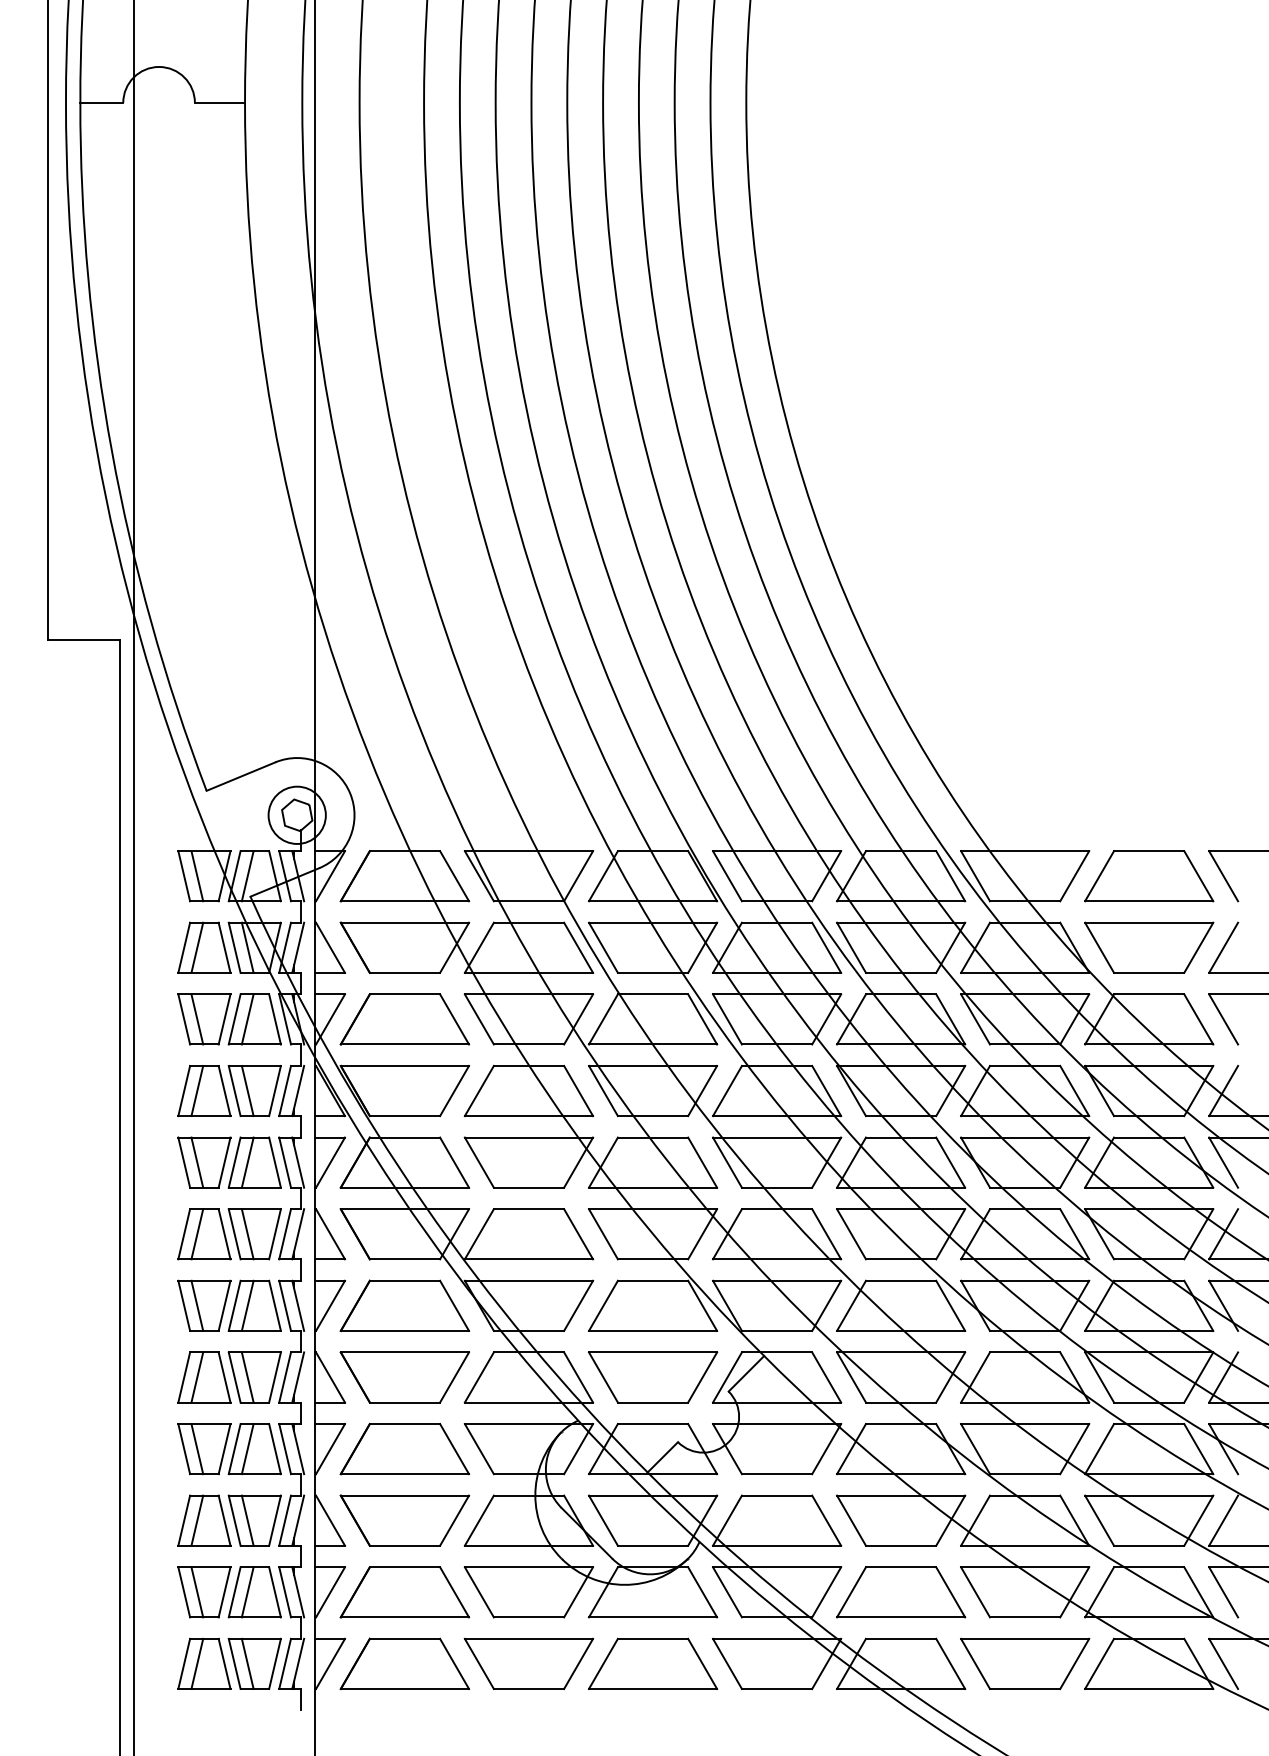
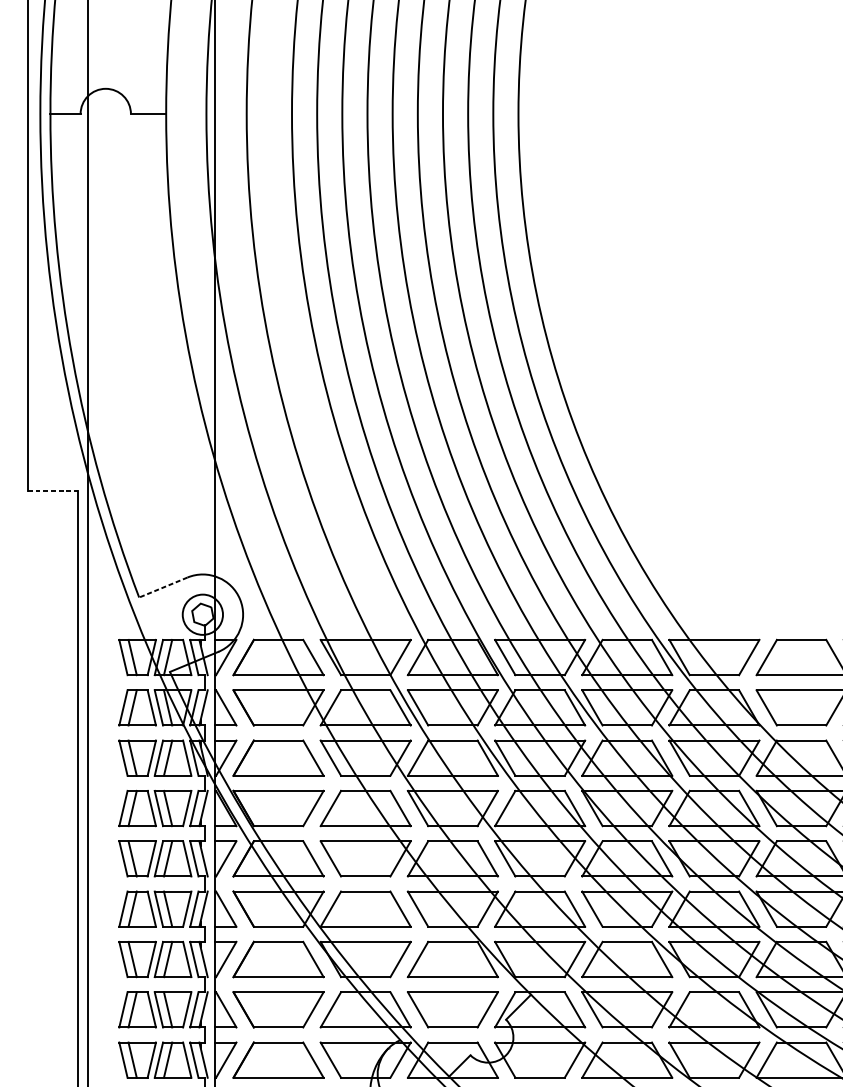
line: (83, 639) -> (52, 491), solid -> dashed
line: (240, 776) -> (163, 587), solid -> dashed

